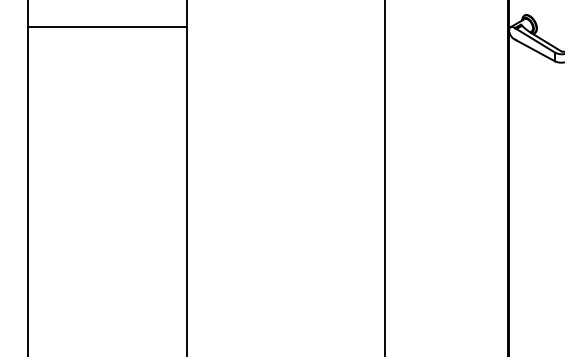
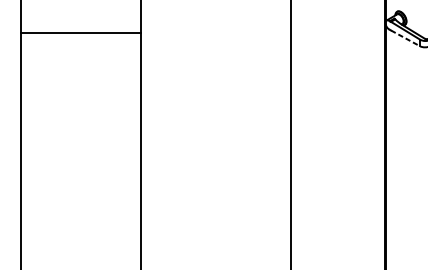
line: (107, 27) -> (81, 33), moved
line: (535, 50) -> (405, 38), solid -> dashed

